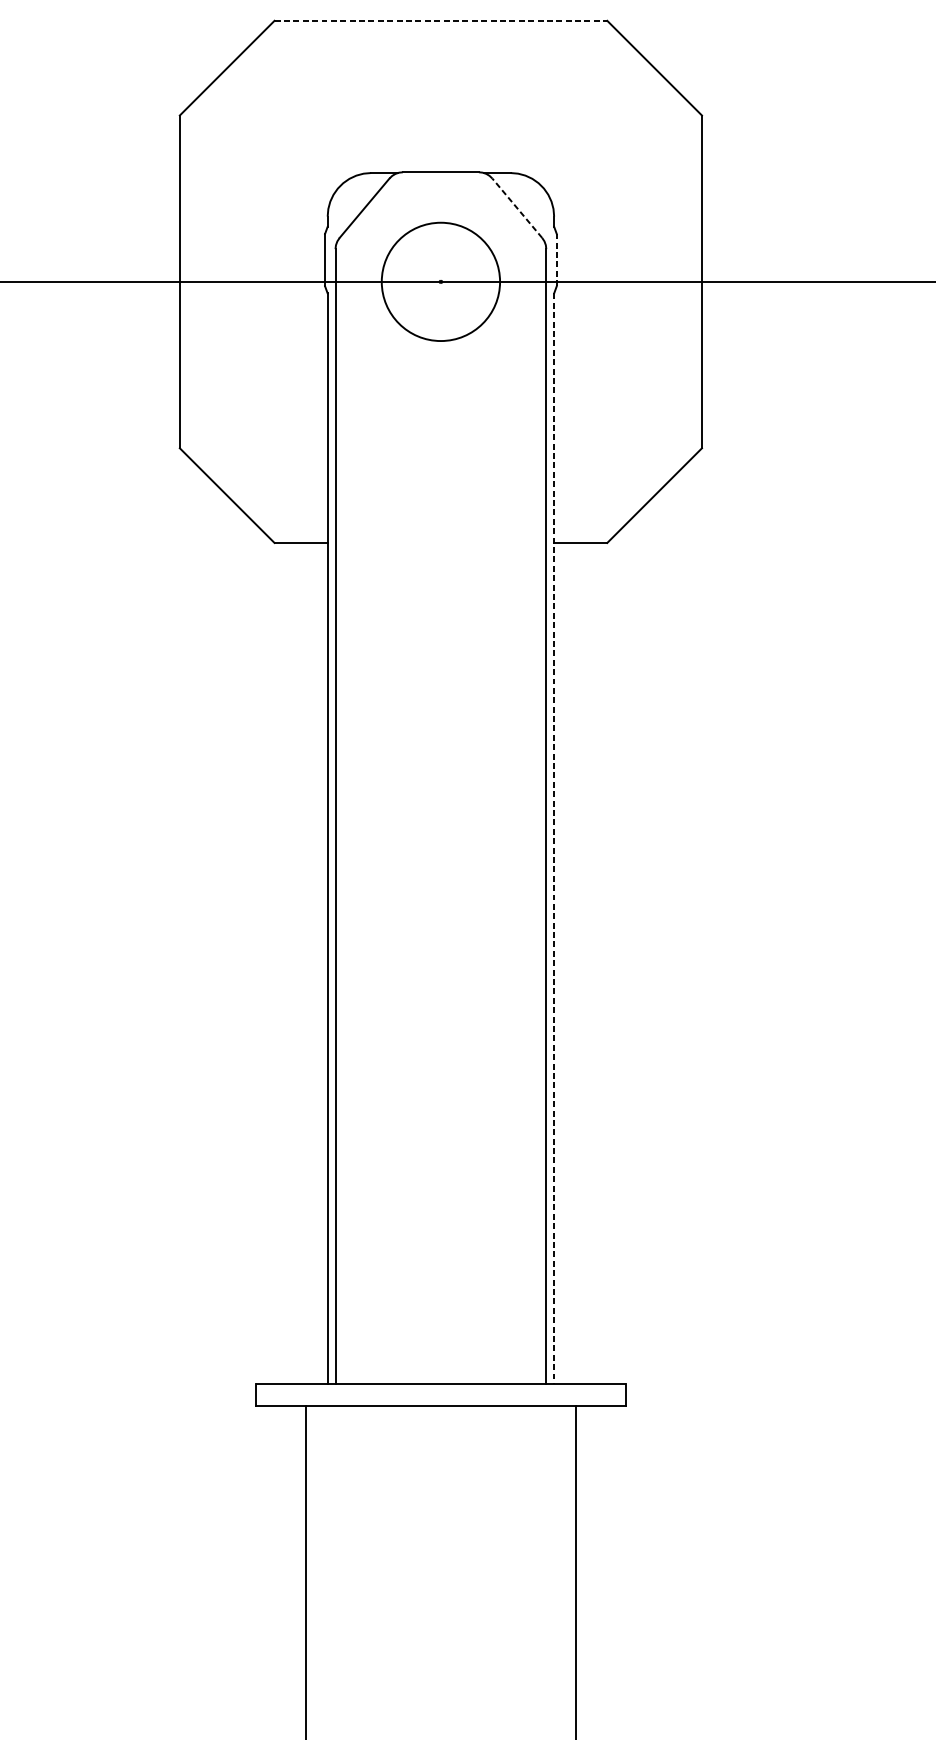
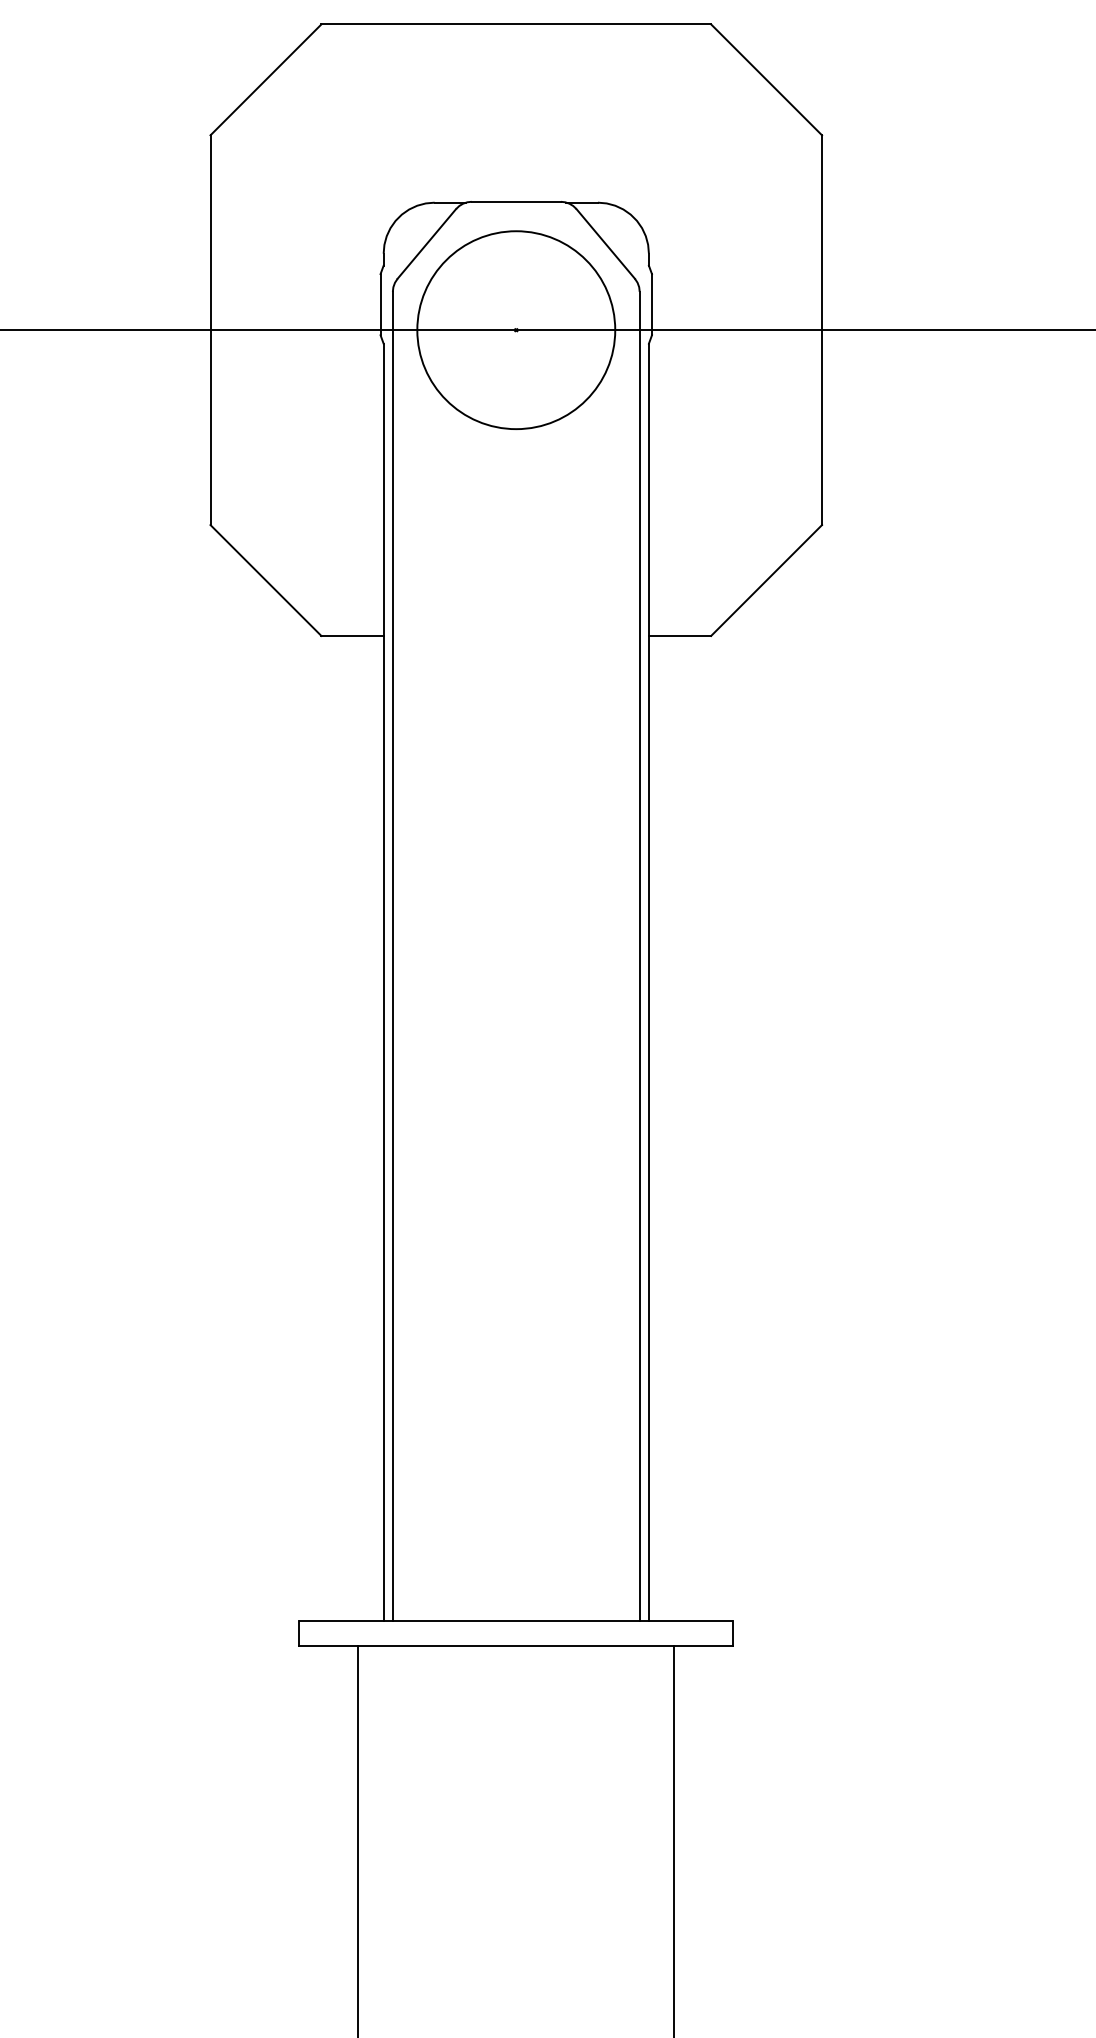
line: (441, 20) -> (516, 24), dashed -> solid
line: (517, 207) -> (605, 243), dashed -> solid
line: (556, 259) -> (651, 304), dashed -> solid
circle: (441, 282) -> (516, 330), size x1.43
line: (553, 838) -> (648, 982), dashed -> solid

